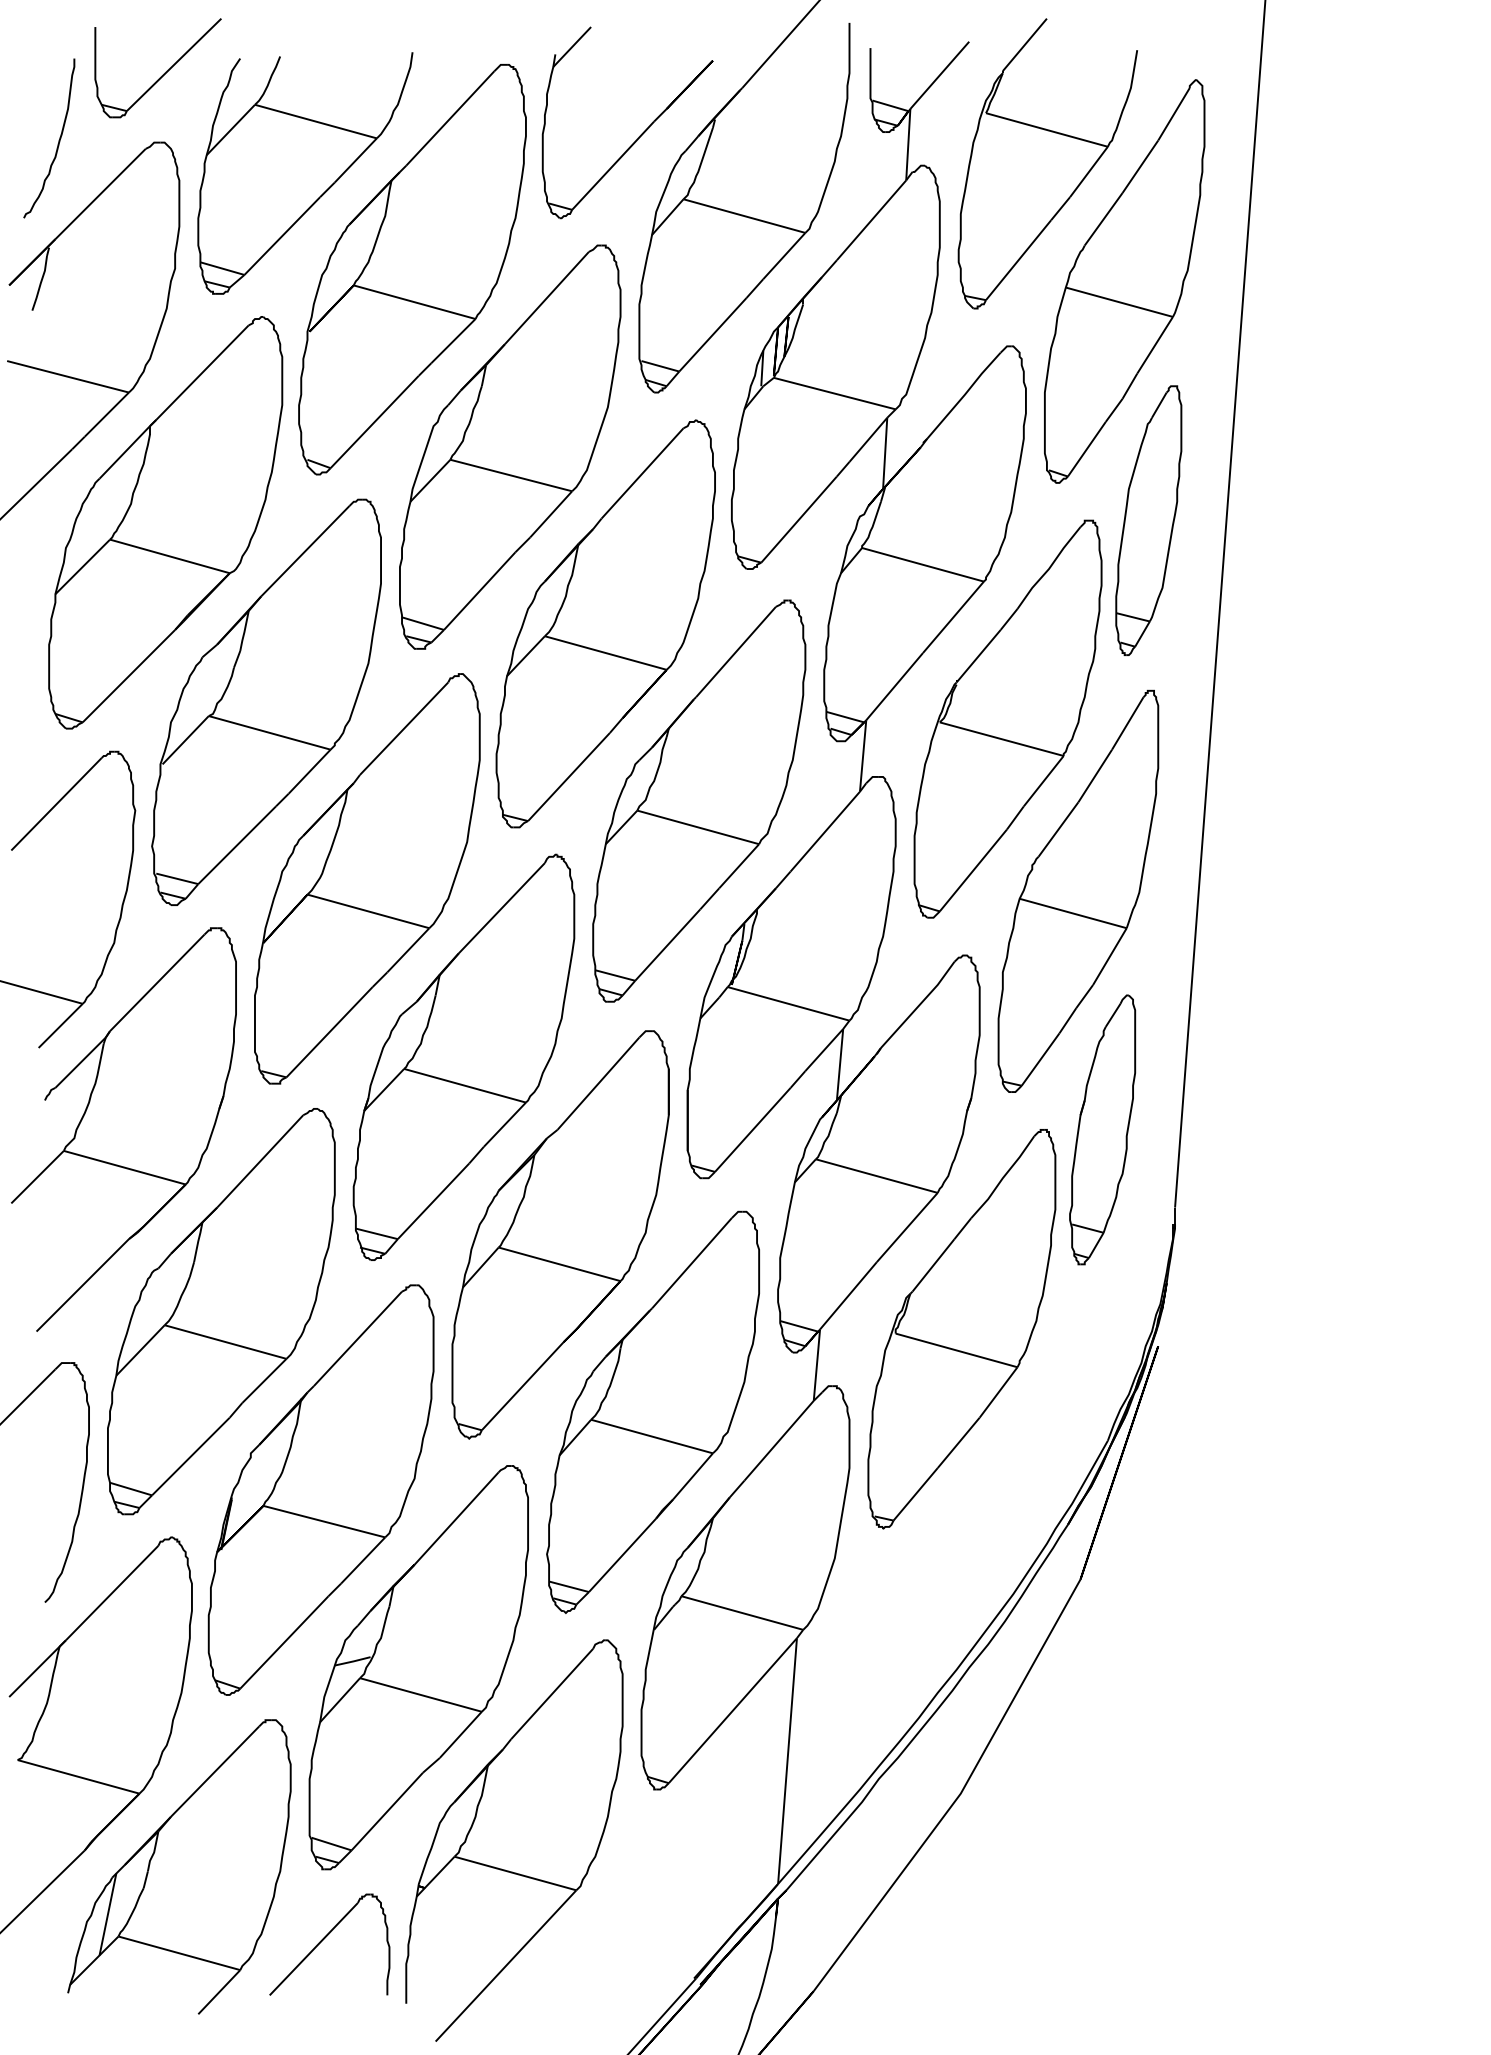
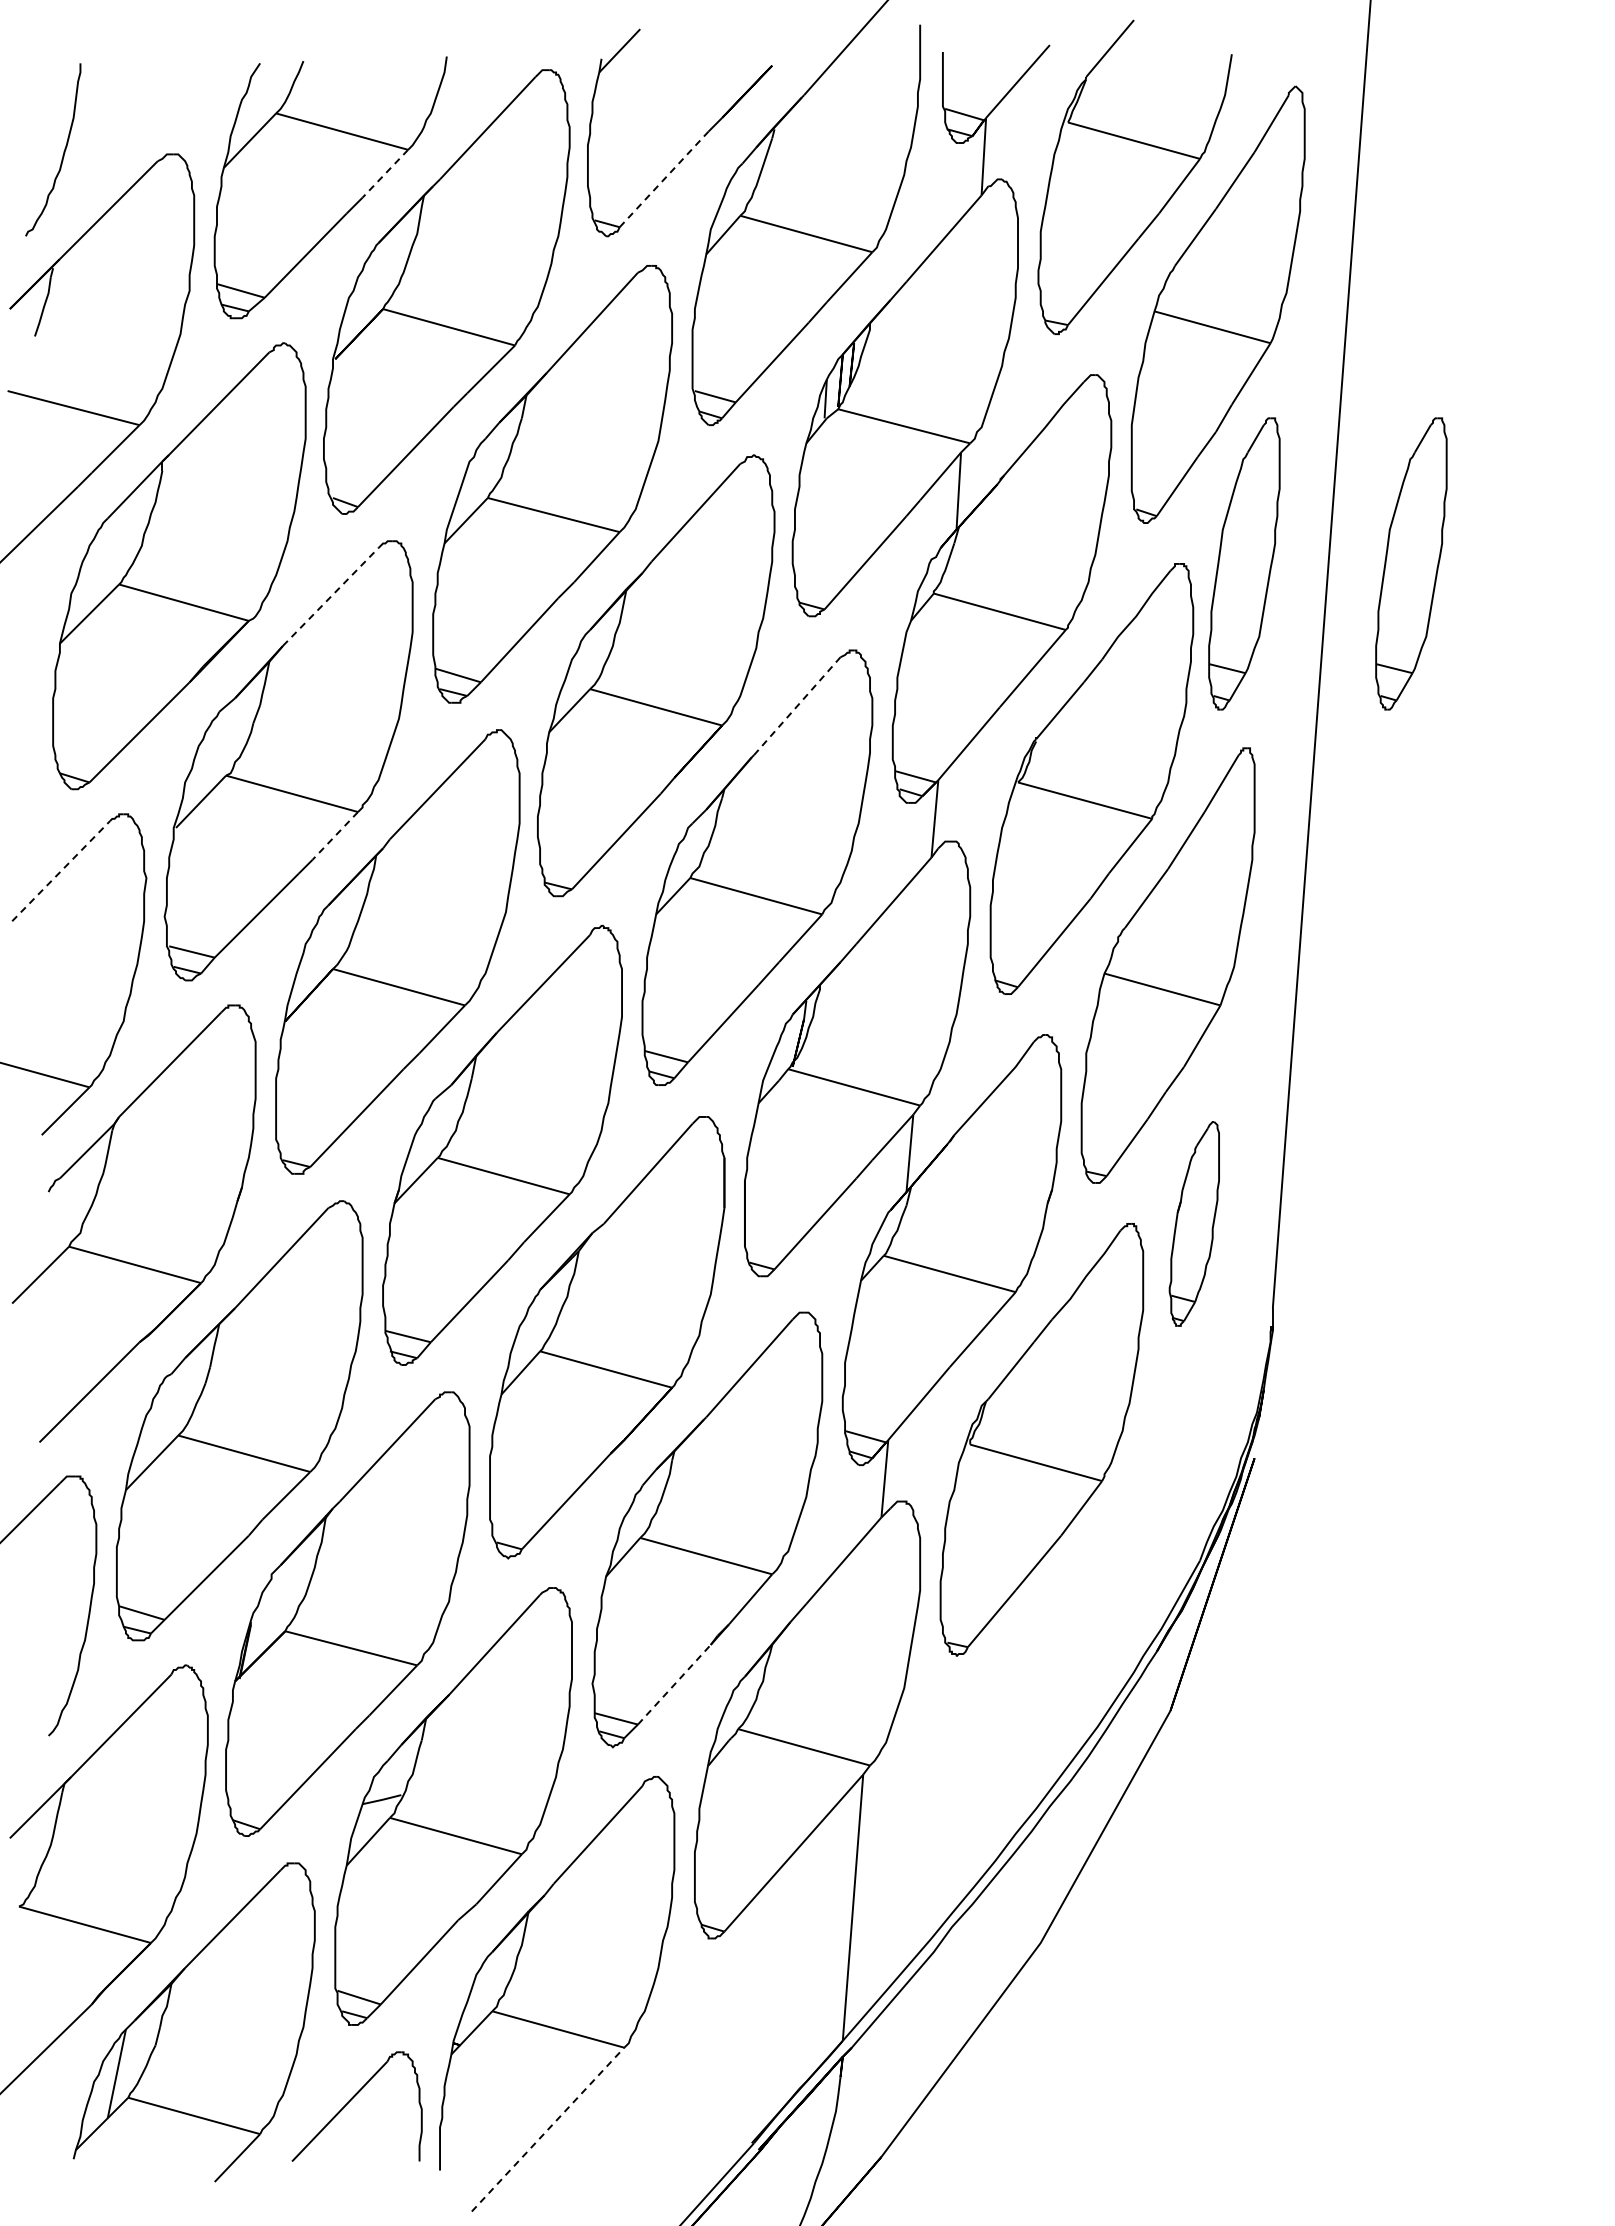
part: (163, 73) -> (177, 79), removed
line: (355, 161) -> (385, 174), solid -> dashed
line: (613, 165) -> (664, 179), solid -> dashed
part: (1303, 520) -> (1411, 563), added
line: (306, 550) -> (331, 596), solid -> dashed
line: (736, 651) -> (797, 705), solid -> dashed
line: (309, 771) -> (335, 835), solid -> dashed
line: (56, 803) -> (61, 870), solid -> dashed
part: (1102, 1129) -> (1194, 1223), size x0.7
line: (622, 1555) -> (674, 1684), solid -> dashed
line: (506, 1965) -> (548, 2129), solid -> dashed

